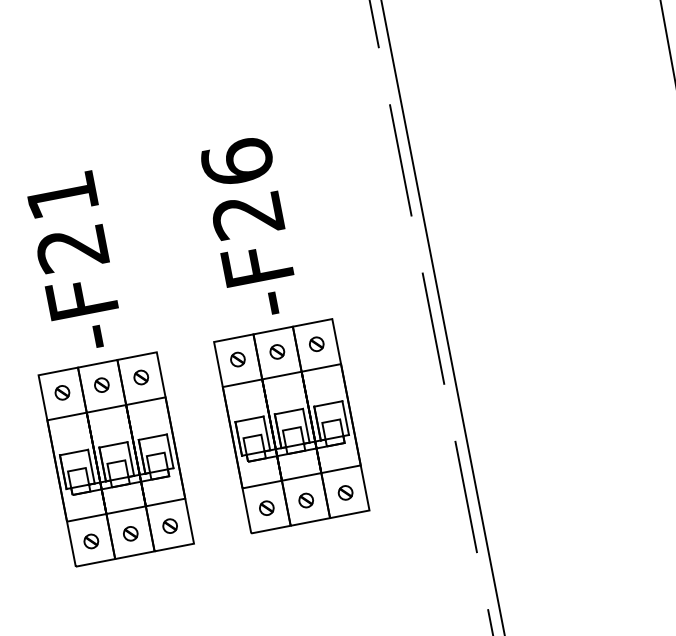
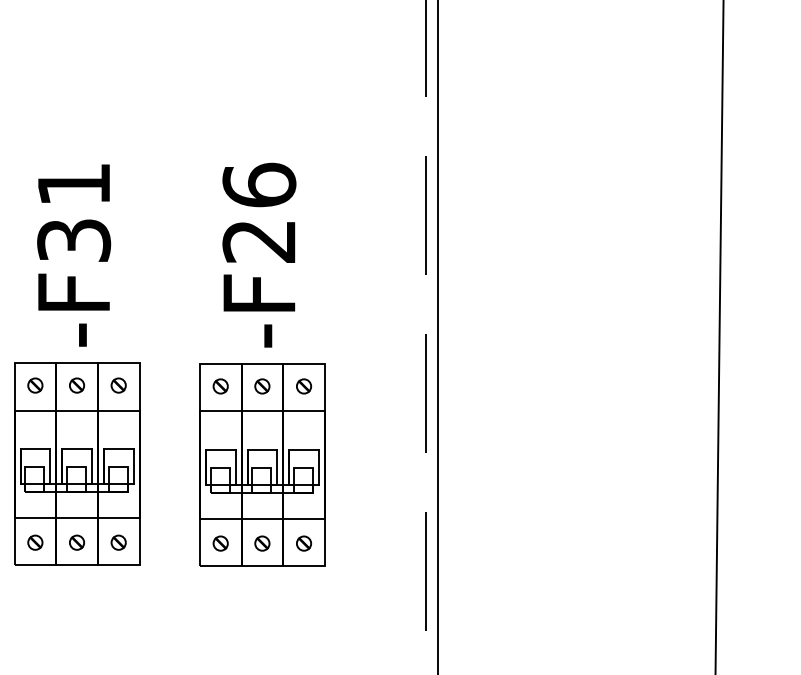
text: (72, 248) -> (74, 240), -F21 -> -F31

